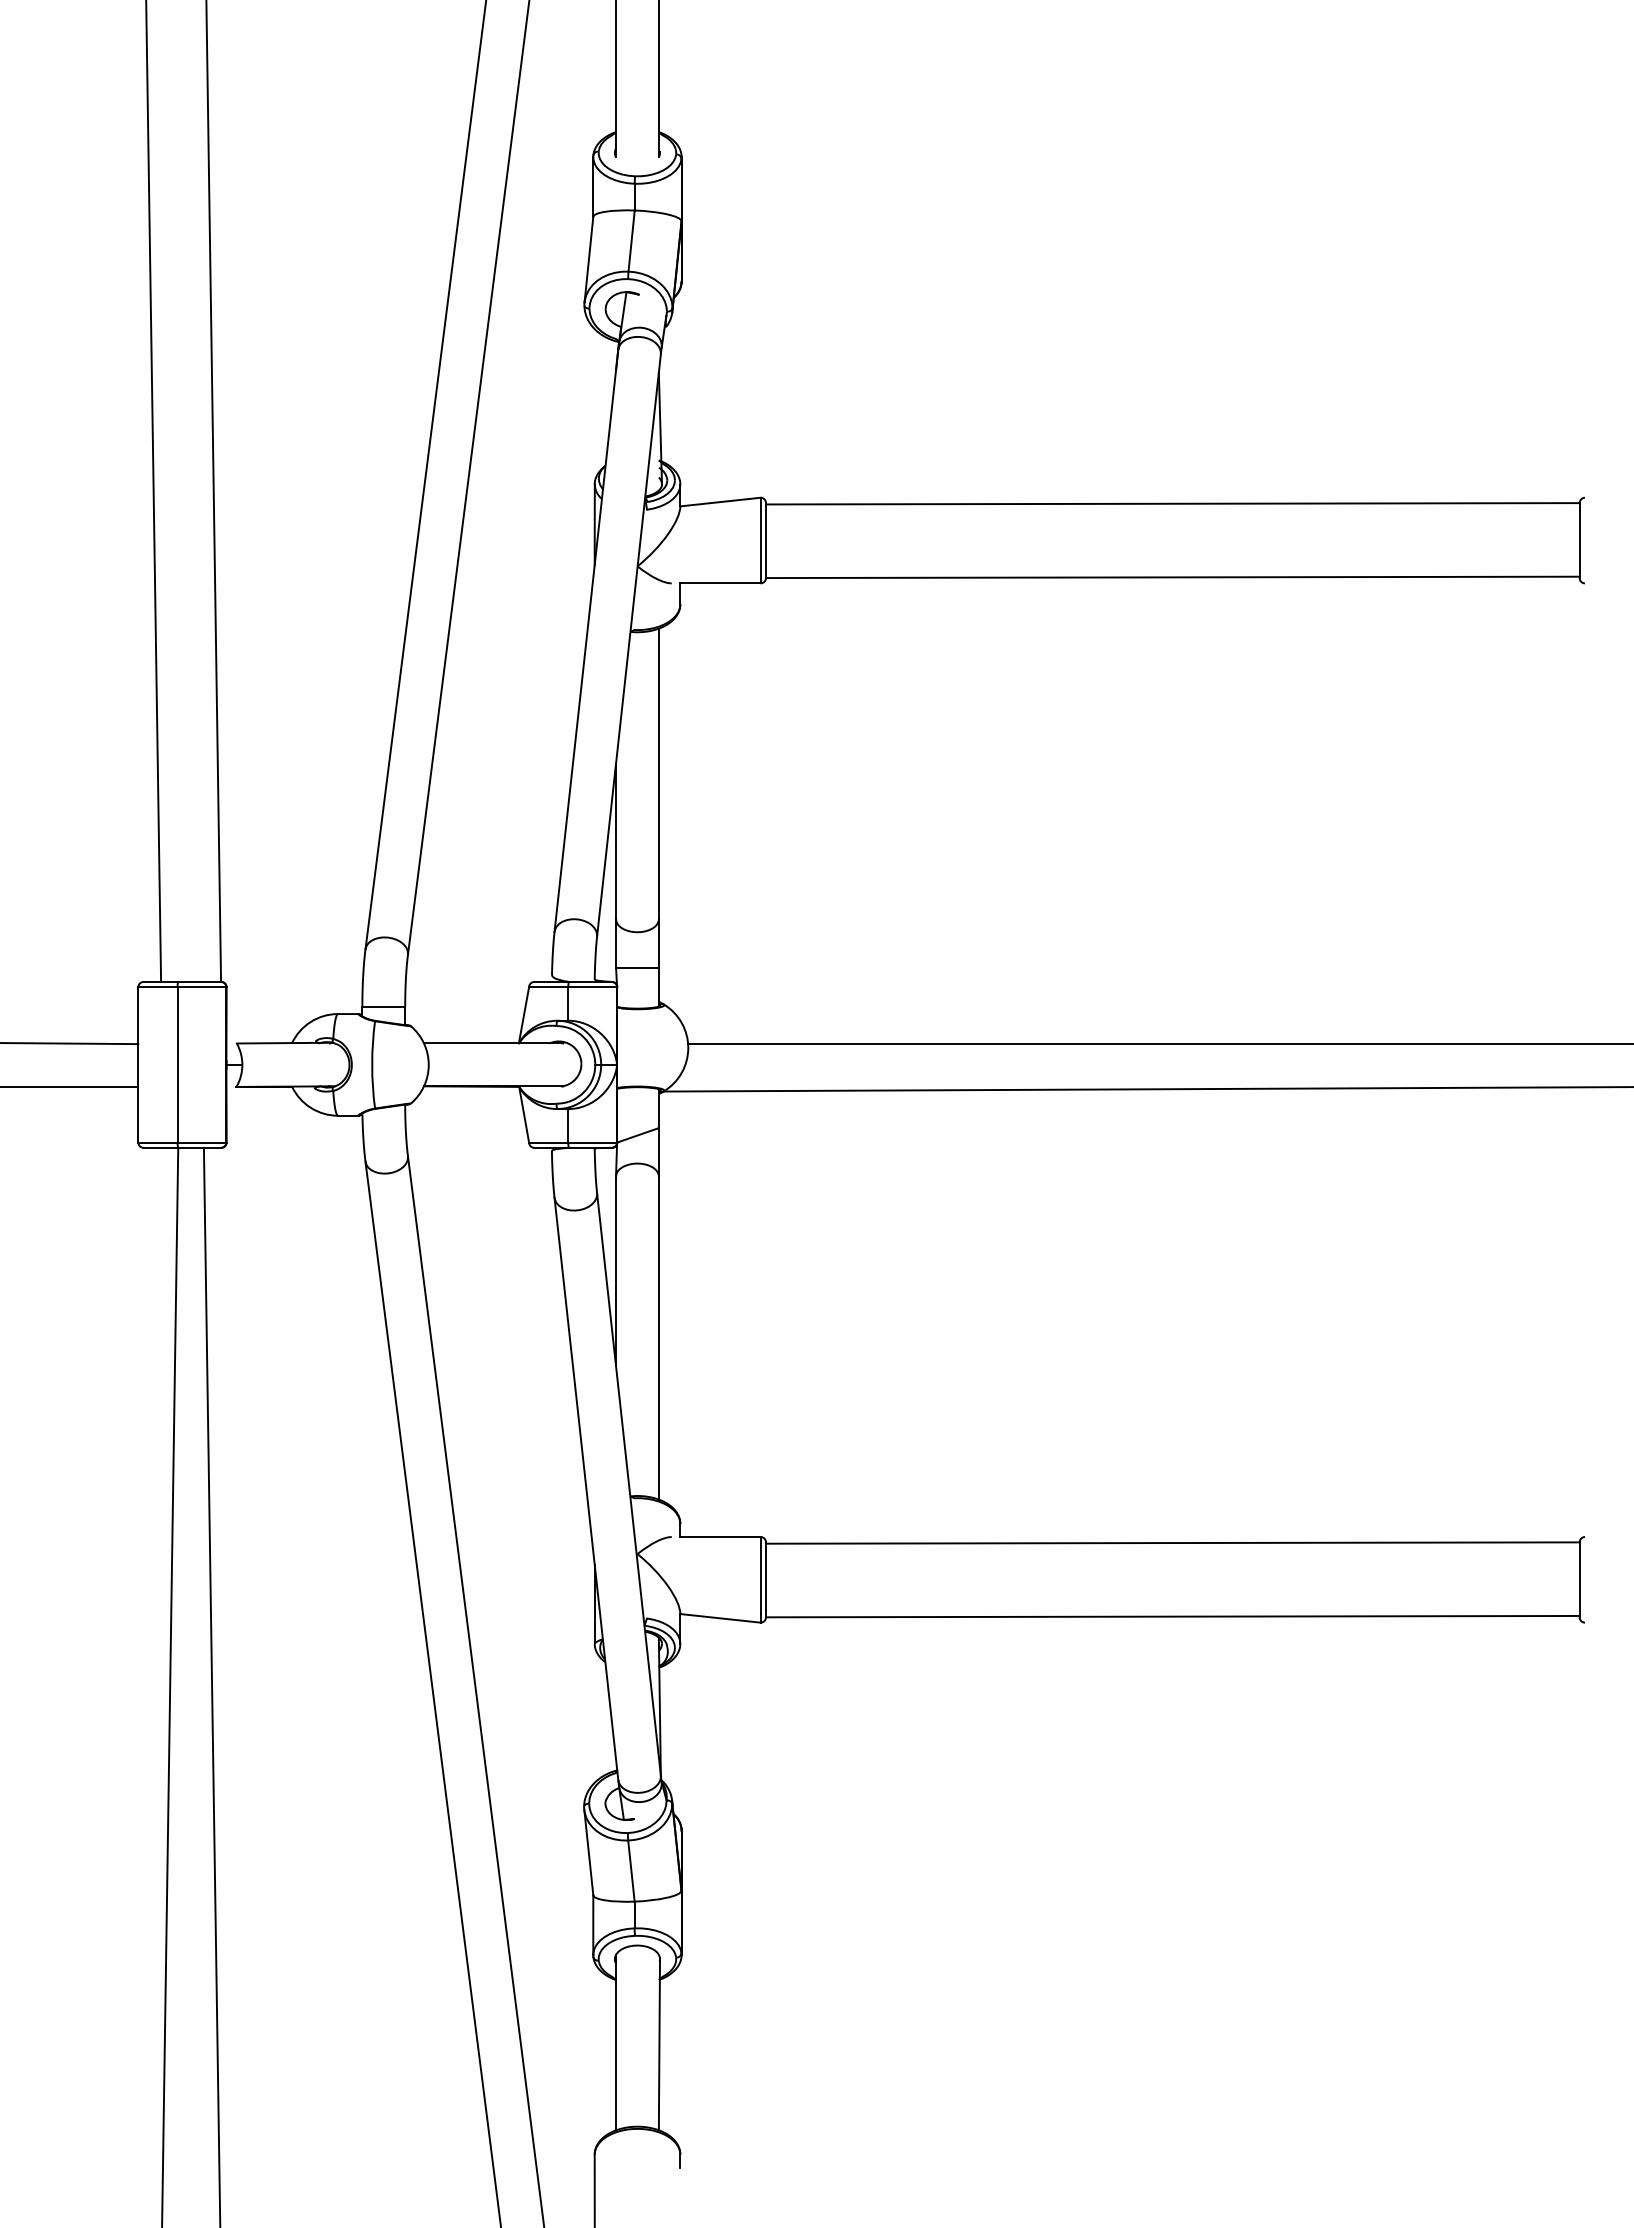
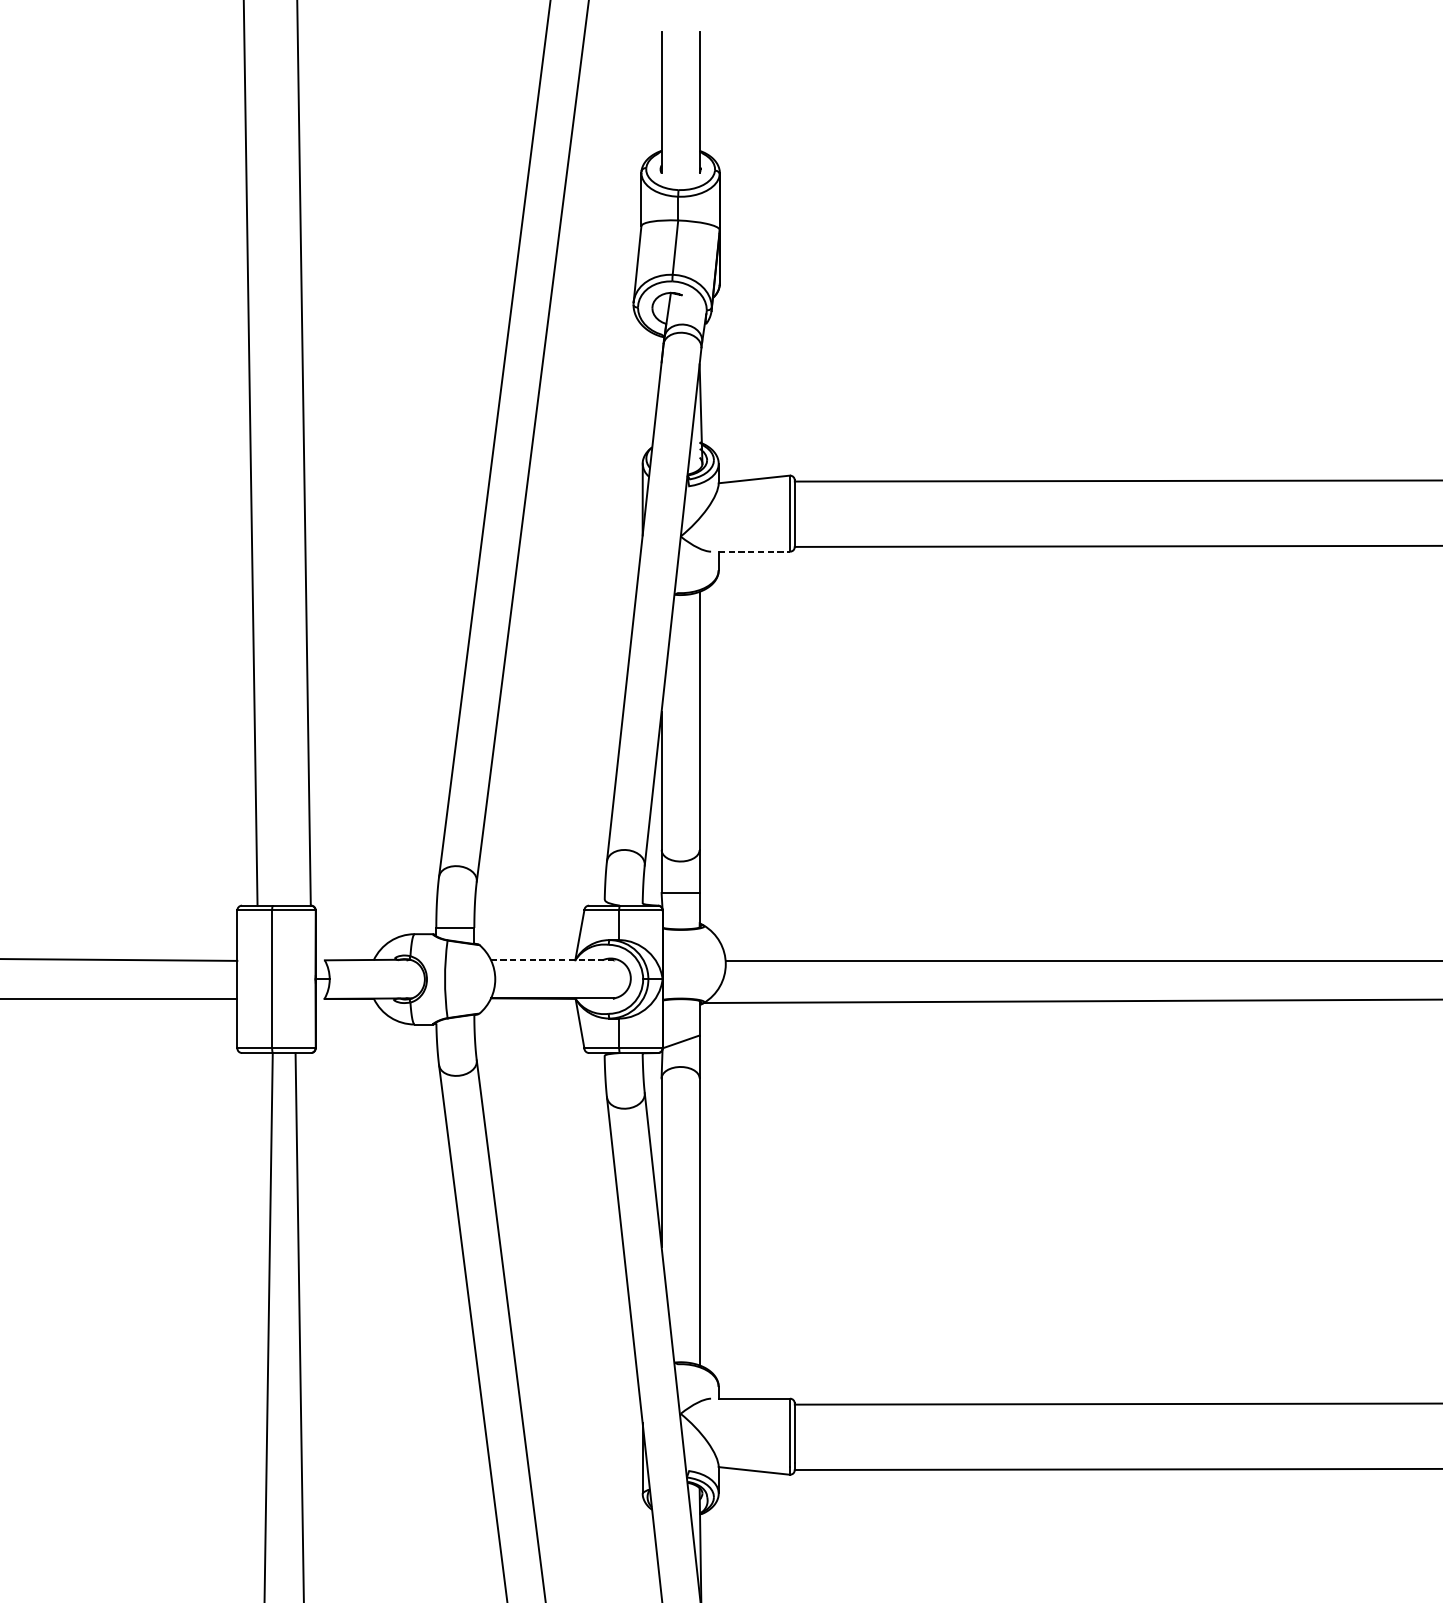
line: (720, 583) -> (754, 551), solid -> dashed
line: (492, 1043) -> (551, 960), solid -> dashed

